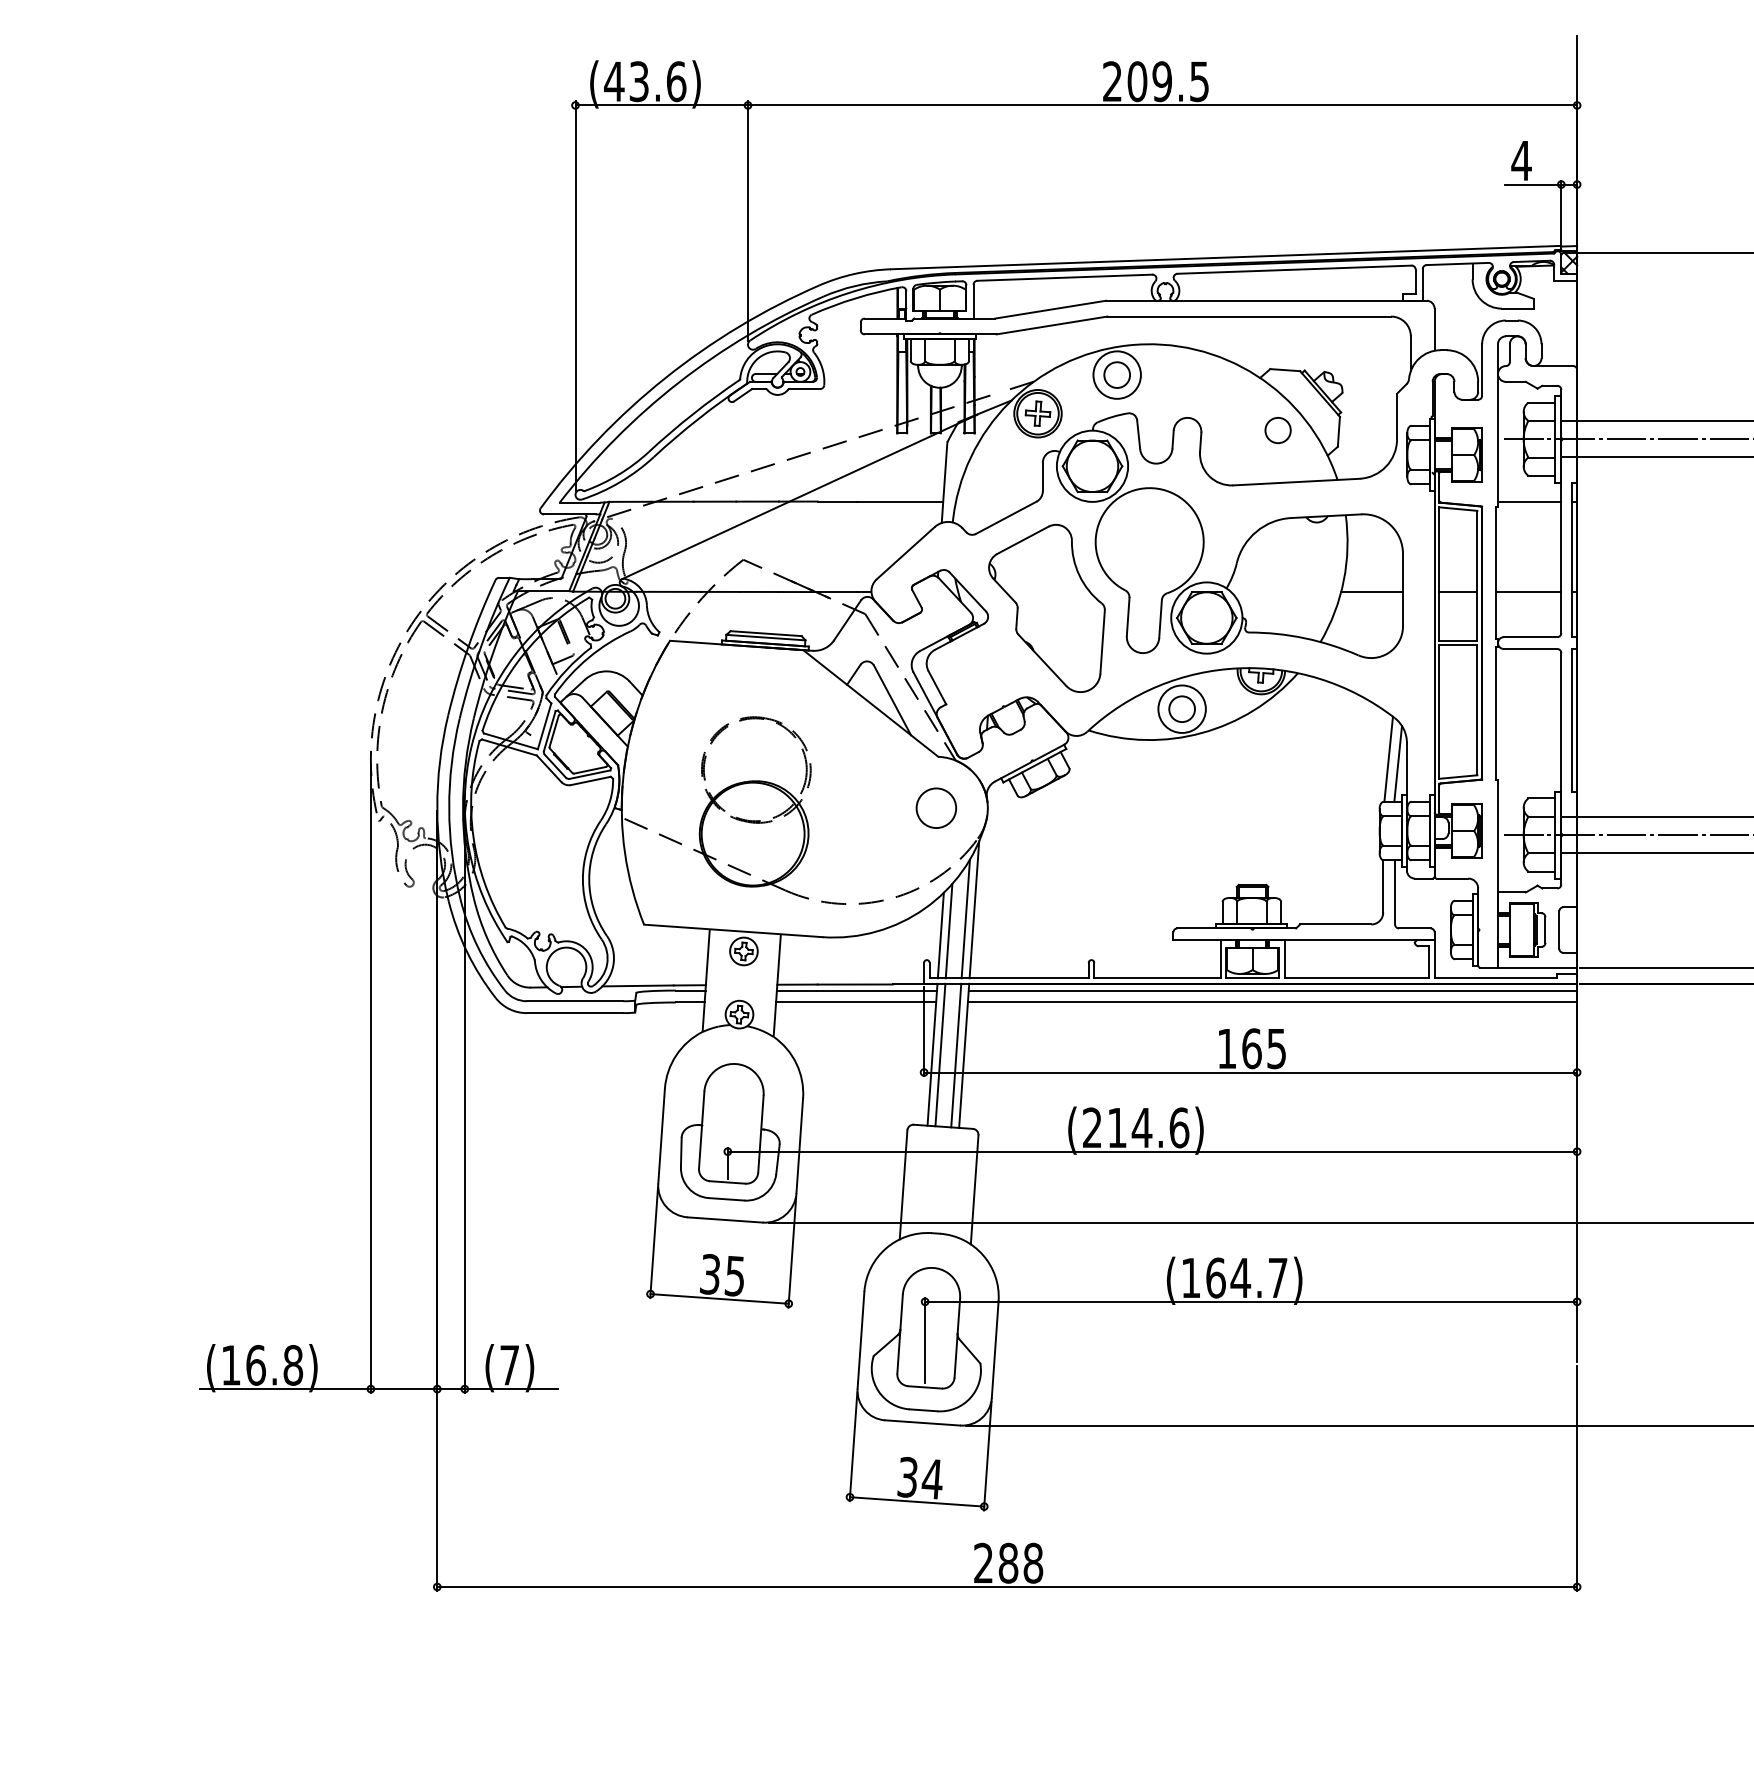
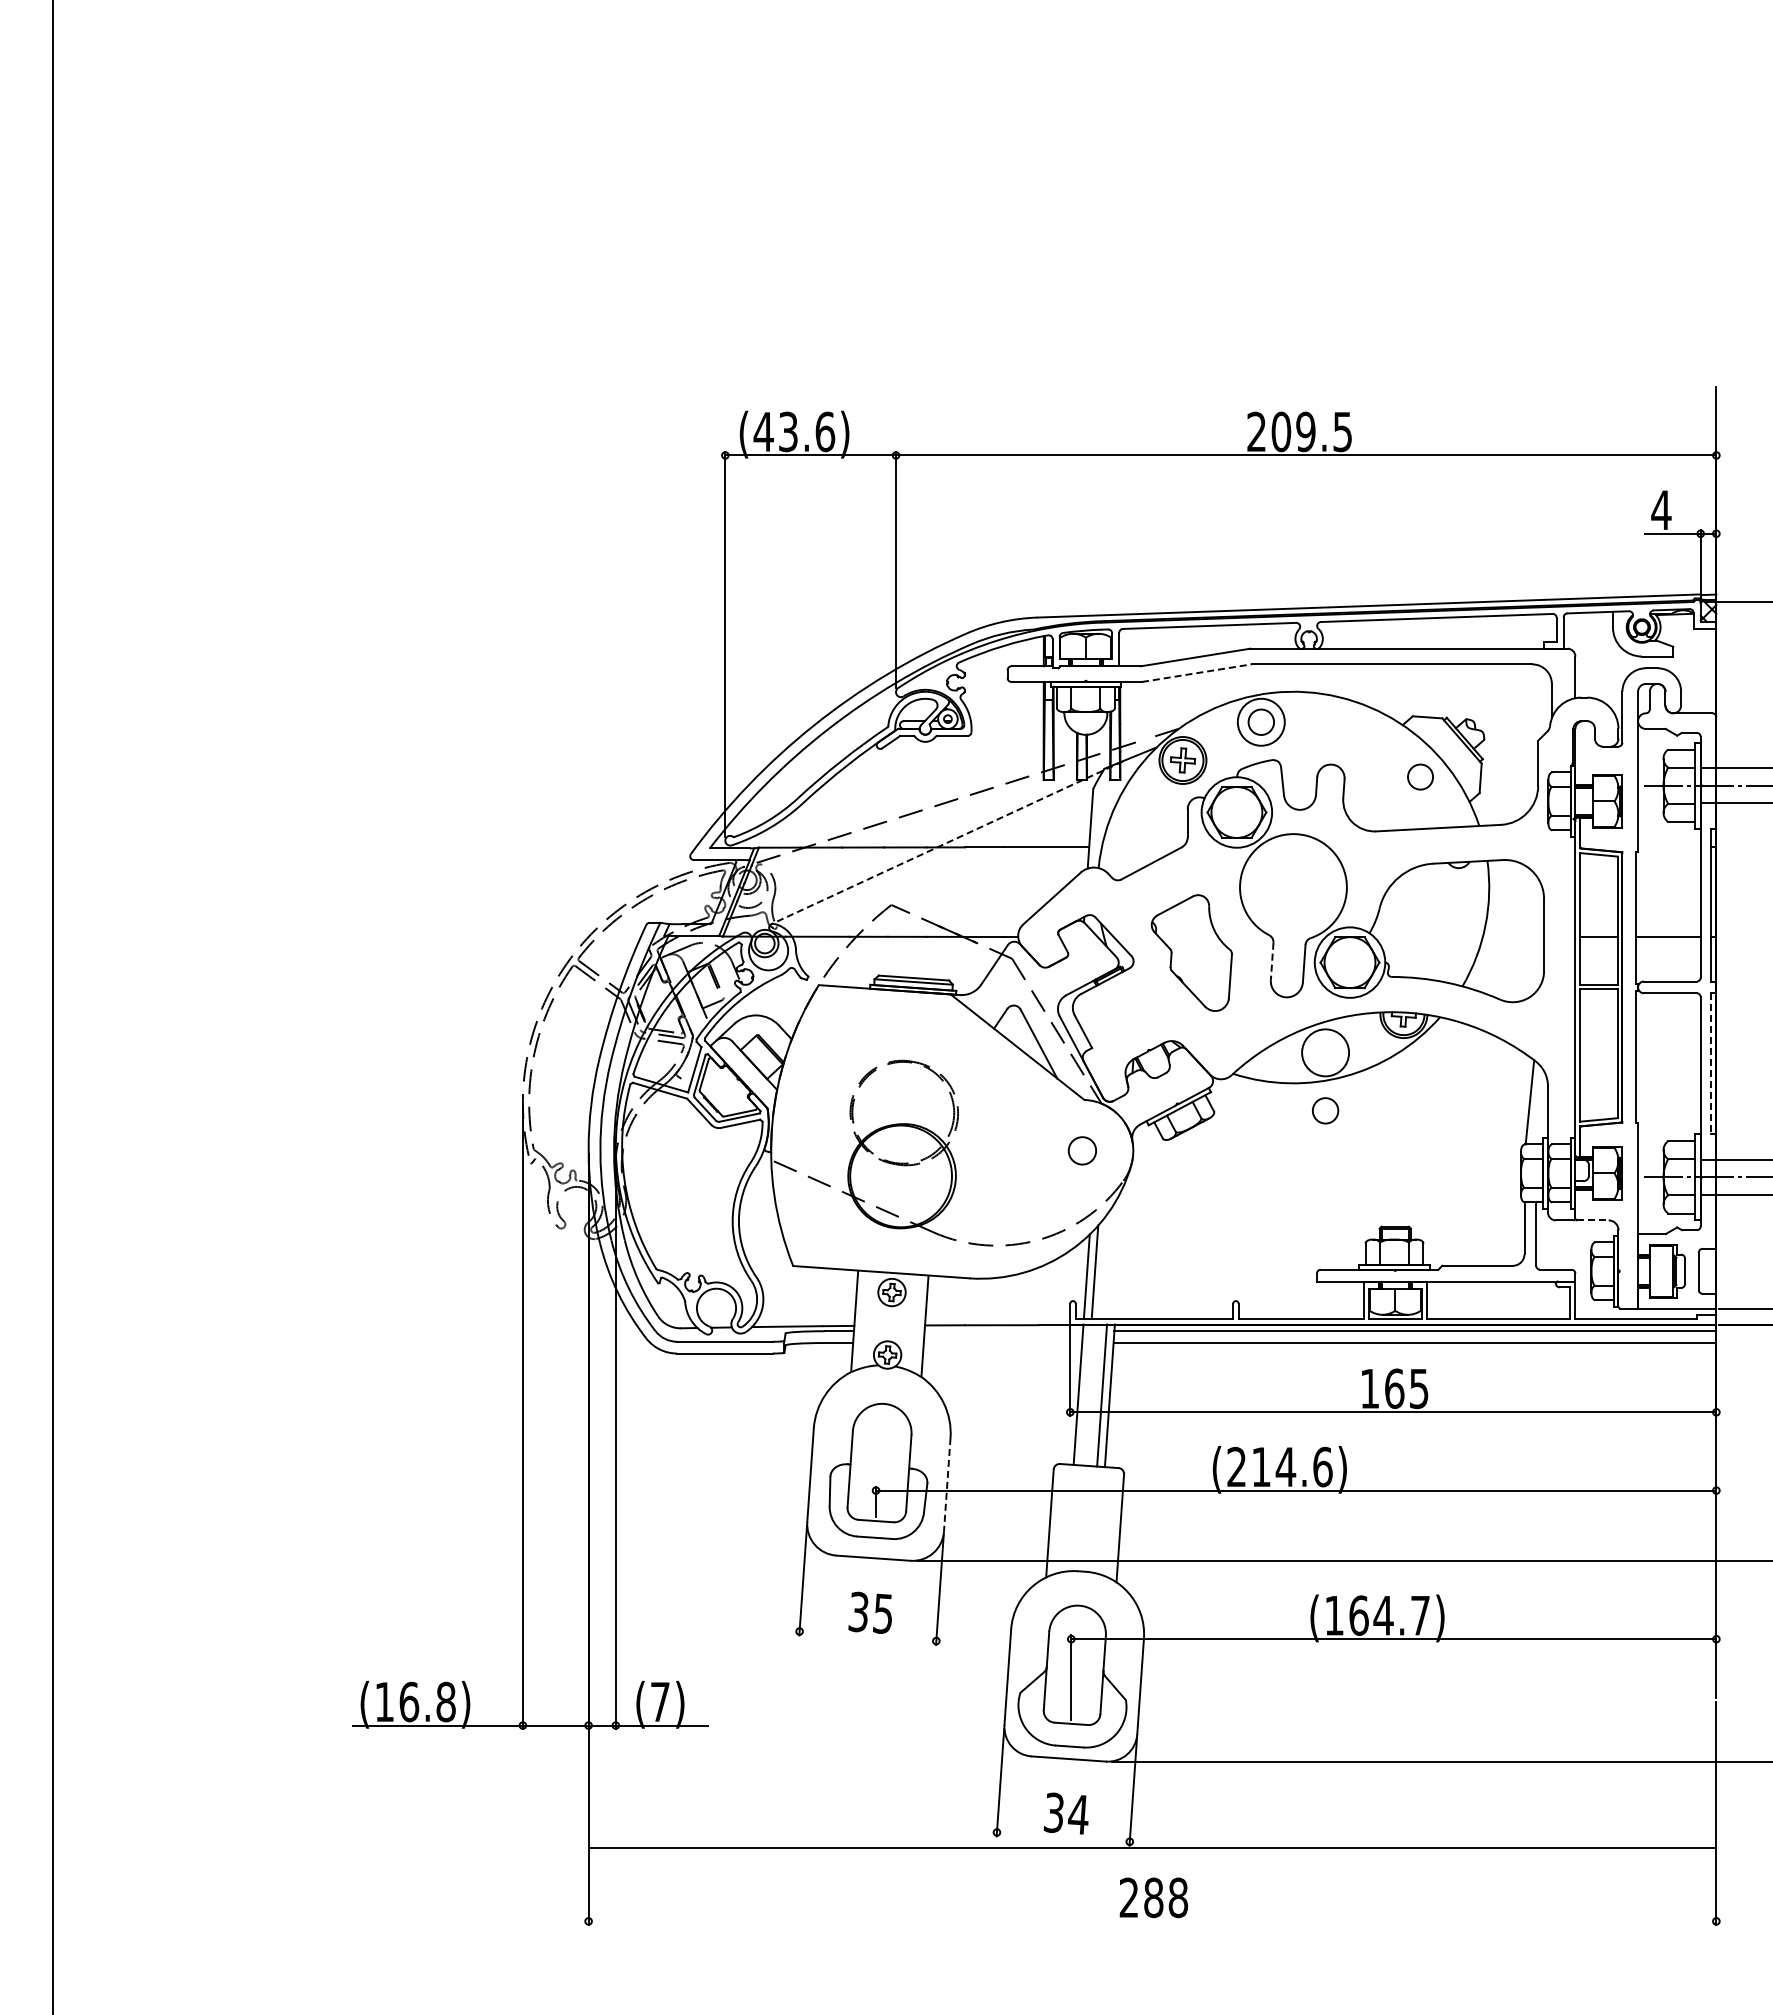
line: (1051, 325) -> (1196, 673), solid -> dashed
line: (800, 496) -> (947, 842), solid -> dashed
line: (1529, 501) -> (1669, 847), removed
line: (1372, 591) -> (1513, 936), removed
part: (1046, 607) -> (1191, 952), size x0.7
line: (1128, 616) -> (1272, 961), solid -> dashed
circle: (1182, 708) -> (1325, 1110), moved
line: (1572, 720) -> (1711, 1064), solid -> dashed
line: (1398, 763) -> (1539, 1106), removed
circle: (936, 807) -> (1082, 1150), size x0.7
line: (1452, 878) -> (1593, 1220), solid -> dashed
line: (973, 909) -> (1119, 1251), removed
line: (965, 919) -> (1111, 1260), removed
line: (856, 990) -> (1003, 1331), removed
line: (855, 1002) -> (1002, 1343), removed
line: (940, 1054) -> (1086, 1394), removed
line: (800, 1145) -> (947, 1484), solid -> dashed
line: (719, 1299) -> (867, 1636), removed
line: (916, 1501) -> (1062, 1836), removed
line: (1007, 1587) -> (1152, 1848), moved

